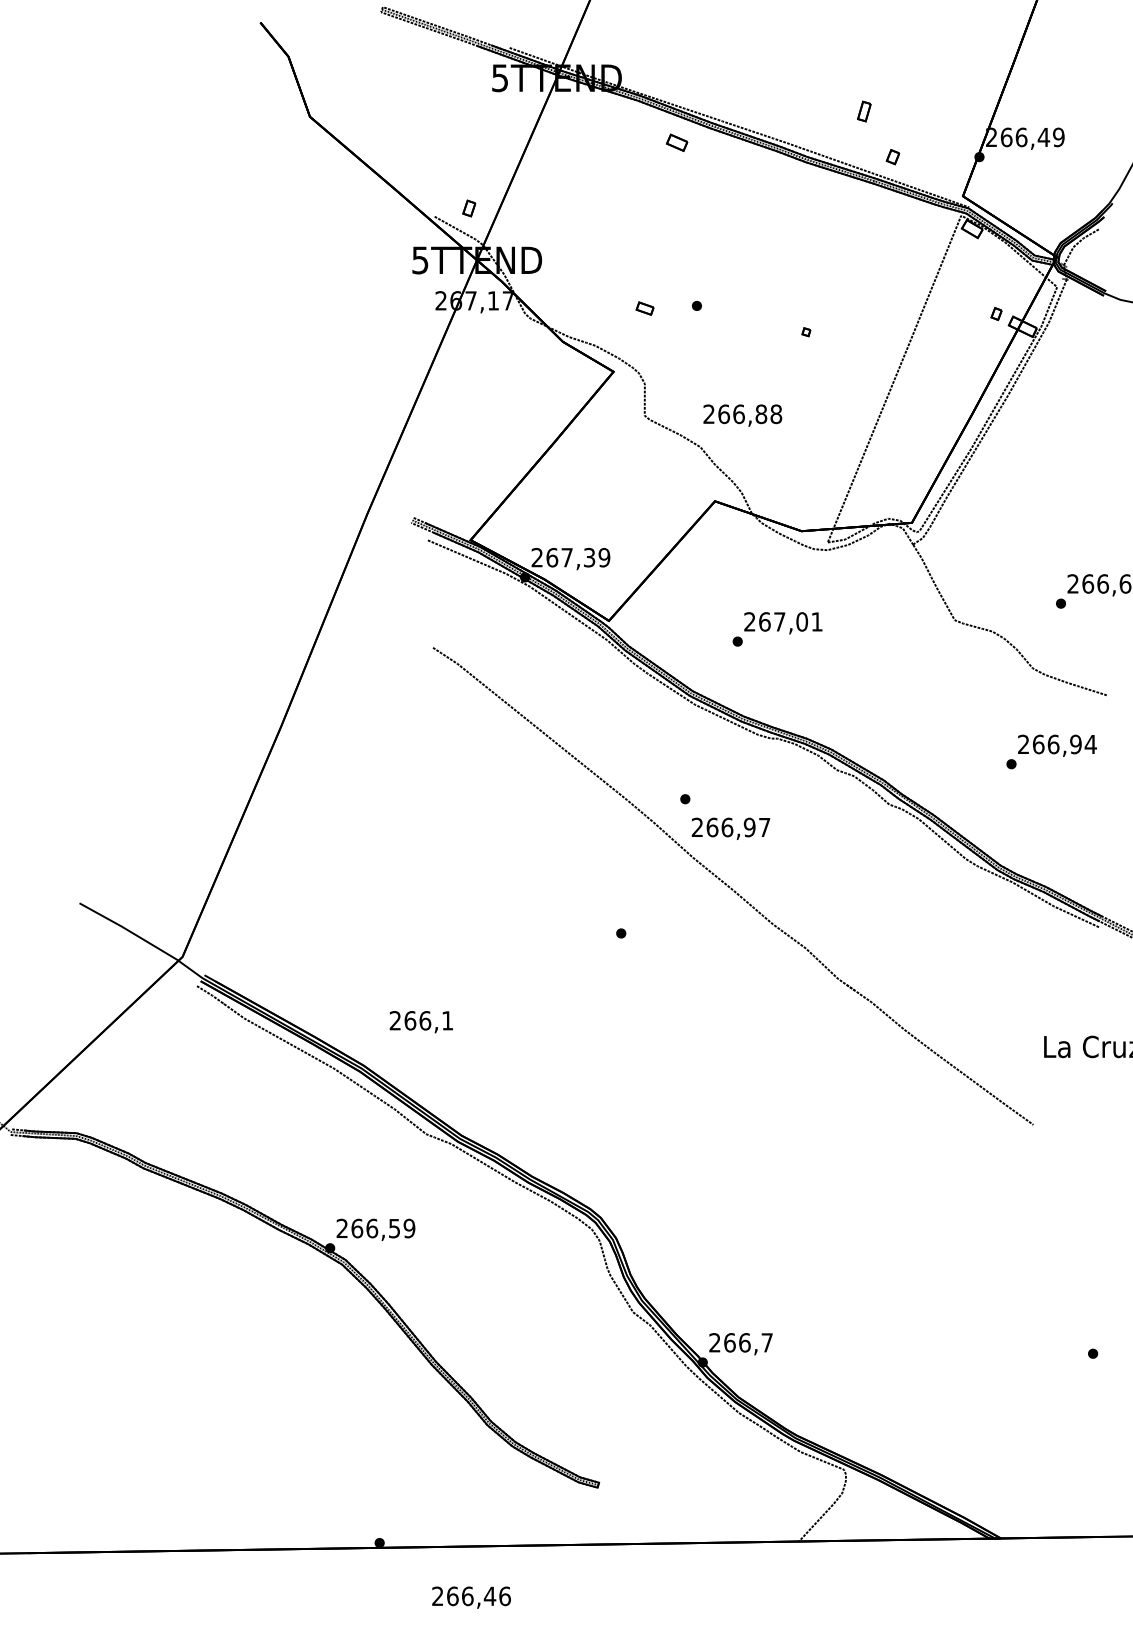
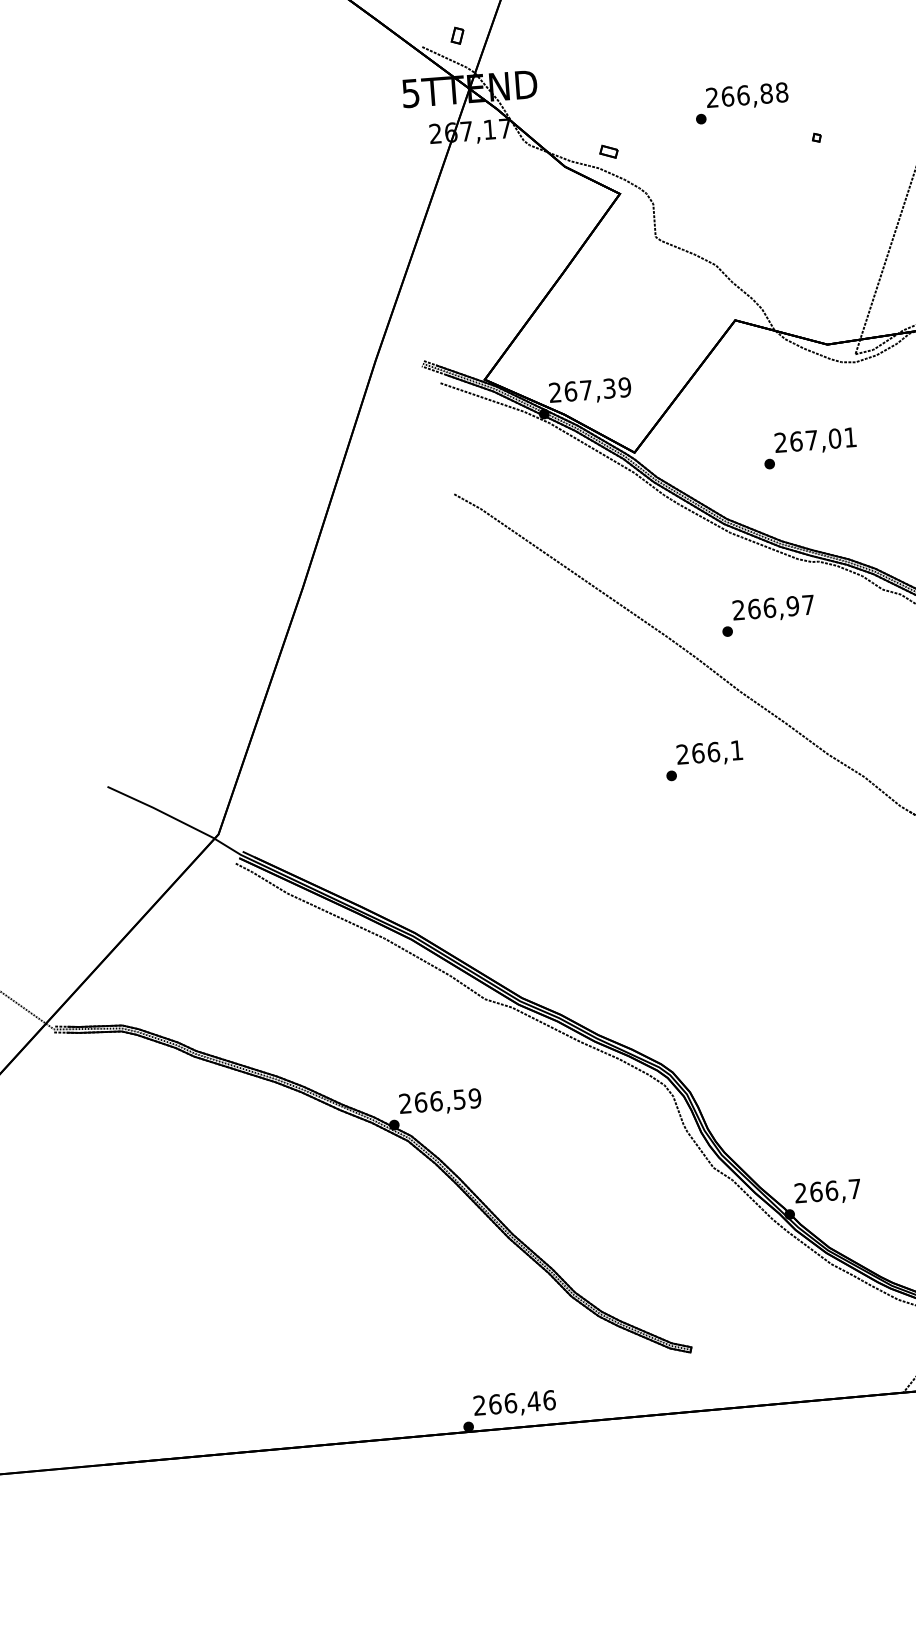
part: (644, 308) -> (608, 151), moved
text: (742, 415) -> (747, 96), moved
text: (730, 828) -> (773, 608), moved
text: (420, 1022) -> (708, 754), moved
text: (471, 1597) -> (514, 1404), moved

